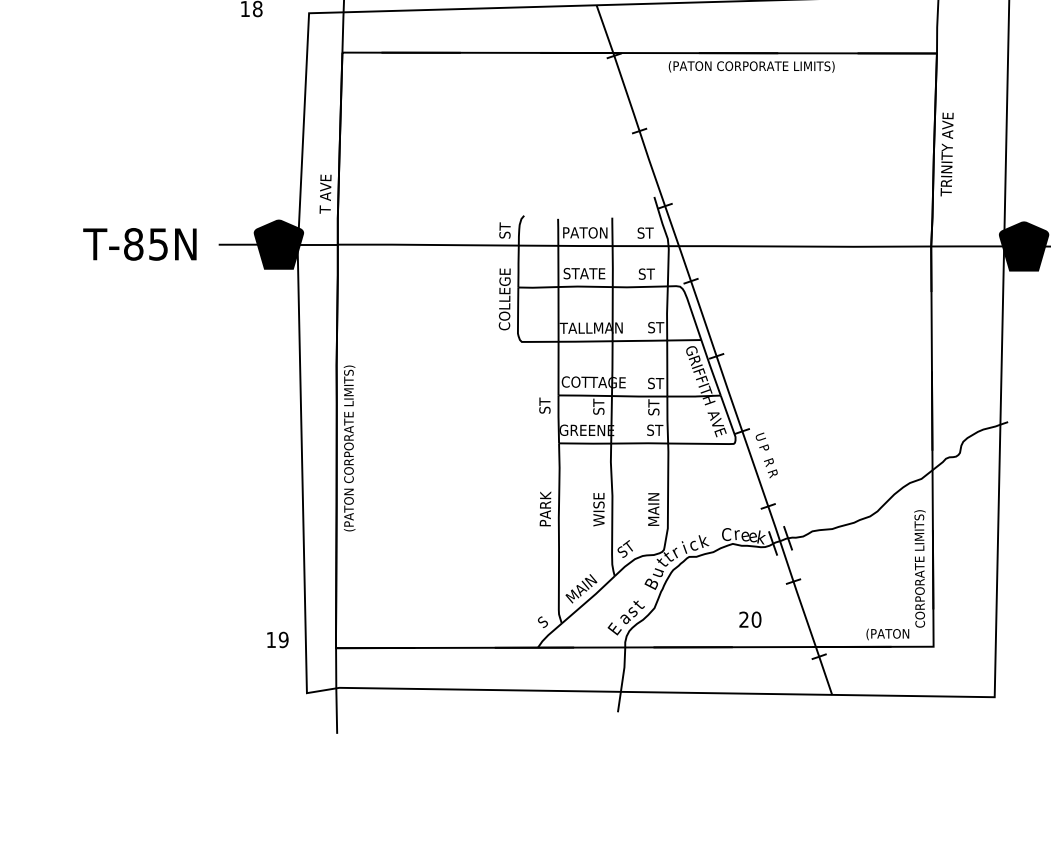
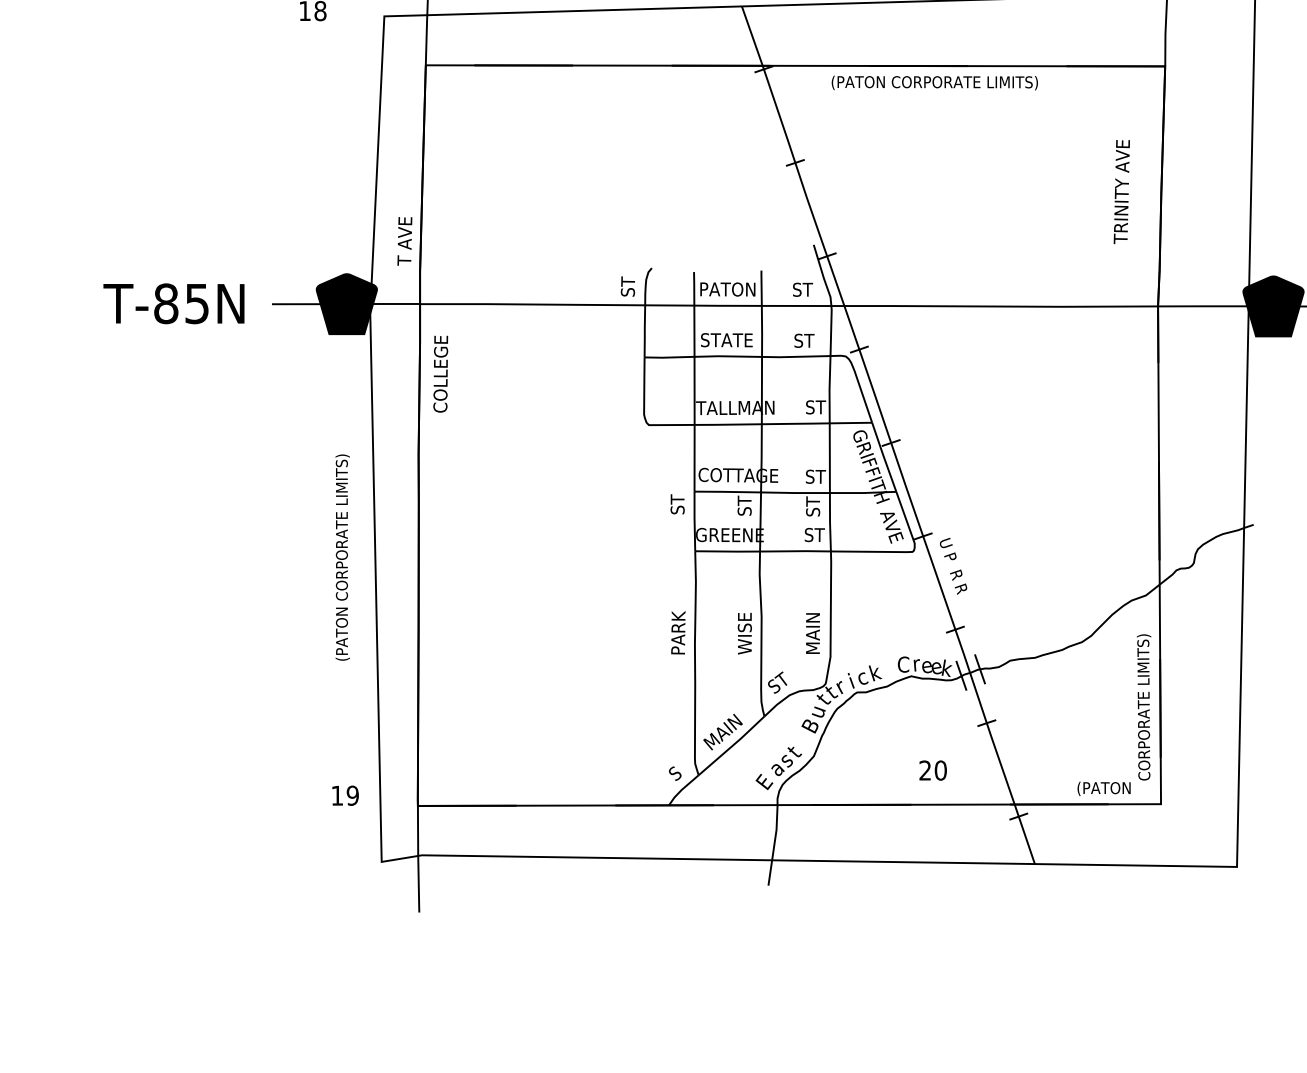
text: (946, 154) -> (1121, 192), moved
text: (504, 298) -> (440, 373), moved
text: (349, 448) -> (342, 557), moved

